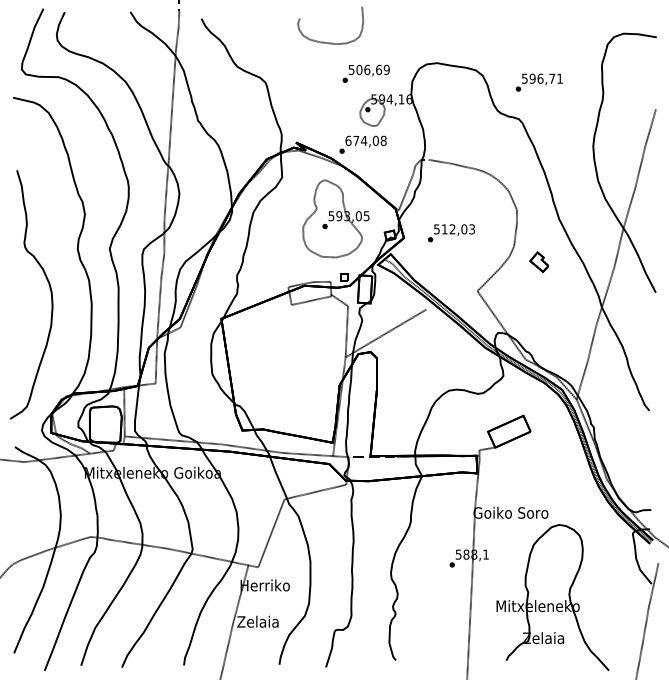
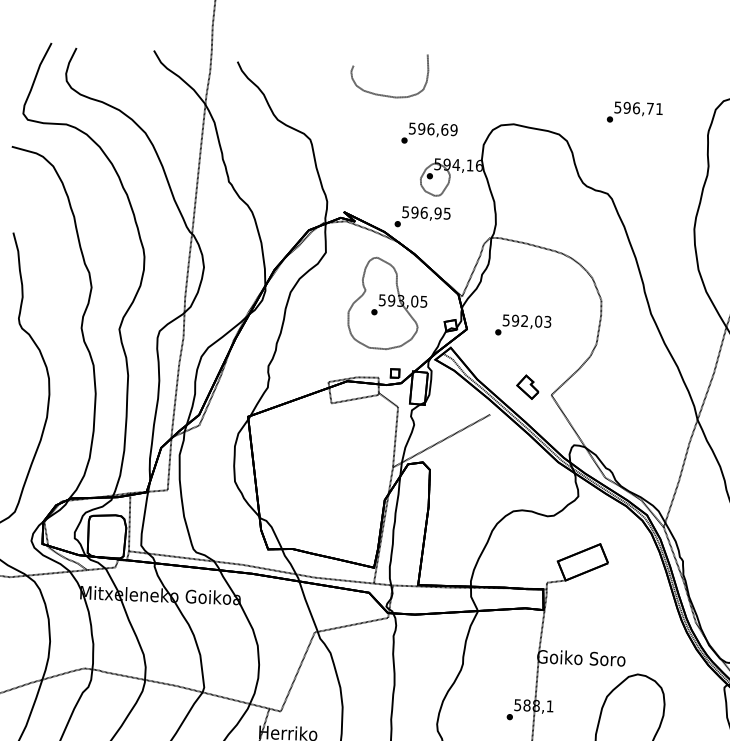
text: (359, 70) -> (421, 129), 506,69 -> 596,69
text: (538, 82) -> (633, 112), moved
text: (365, 140) -> (425, 212), 674,08 -> 596,95
text: (444, 229) -> (515, 320), 512,03 -> 592,03
part: (538, 262) -> (526, 387), moved

